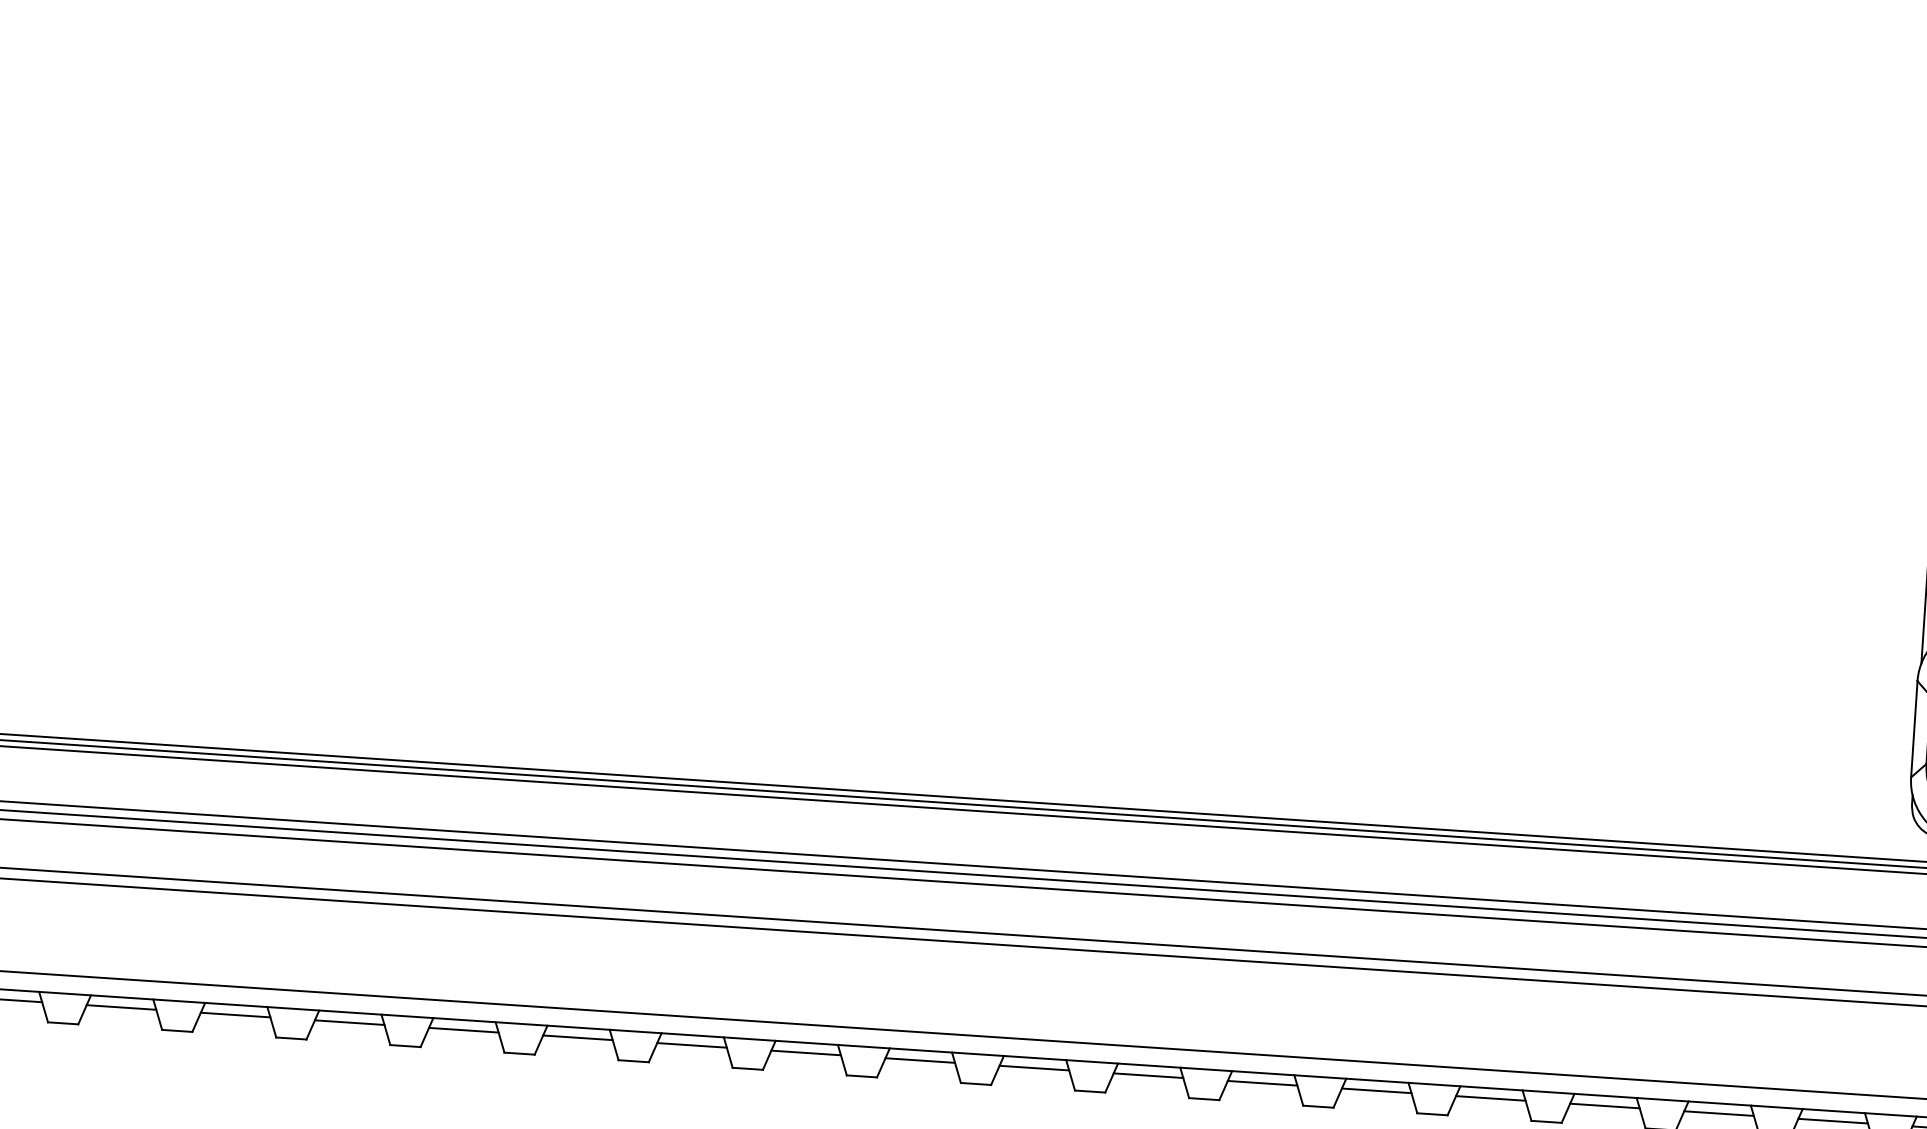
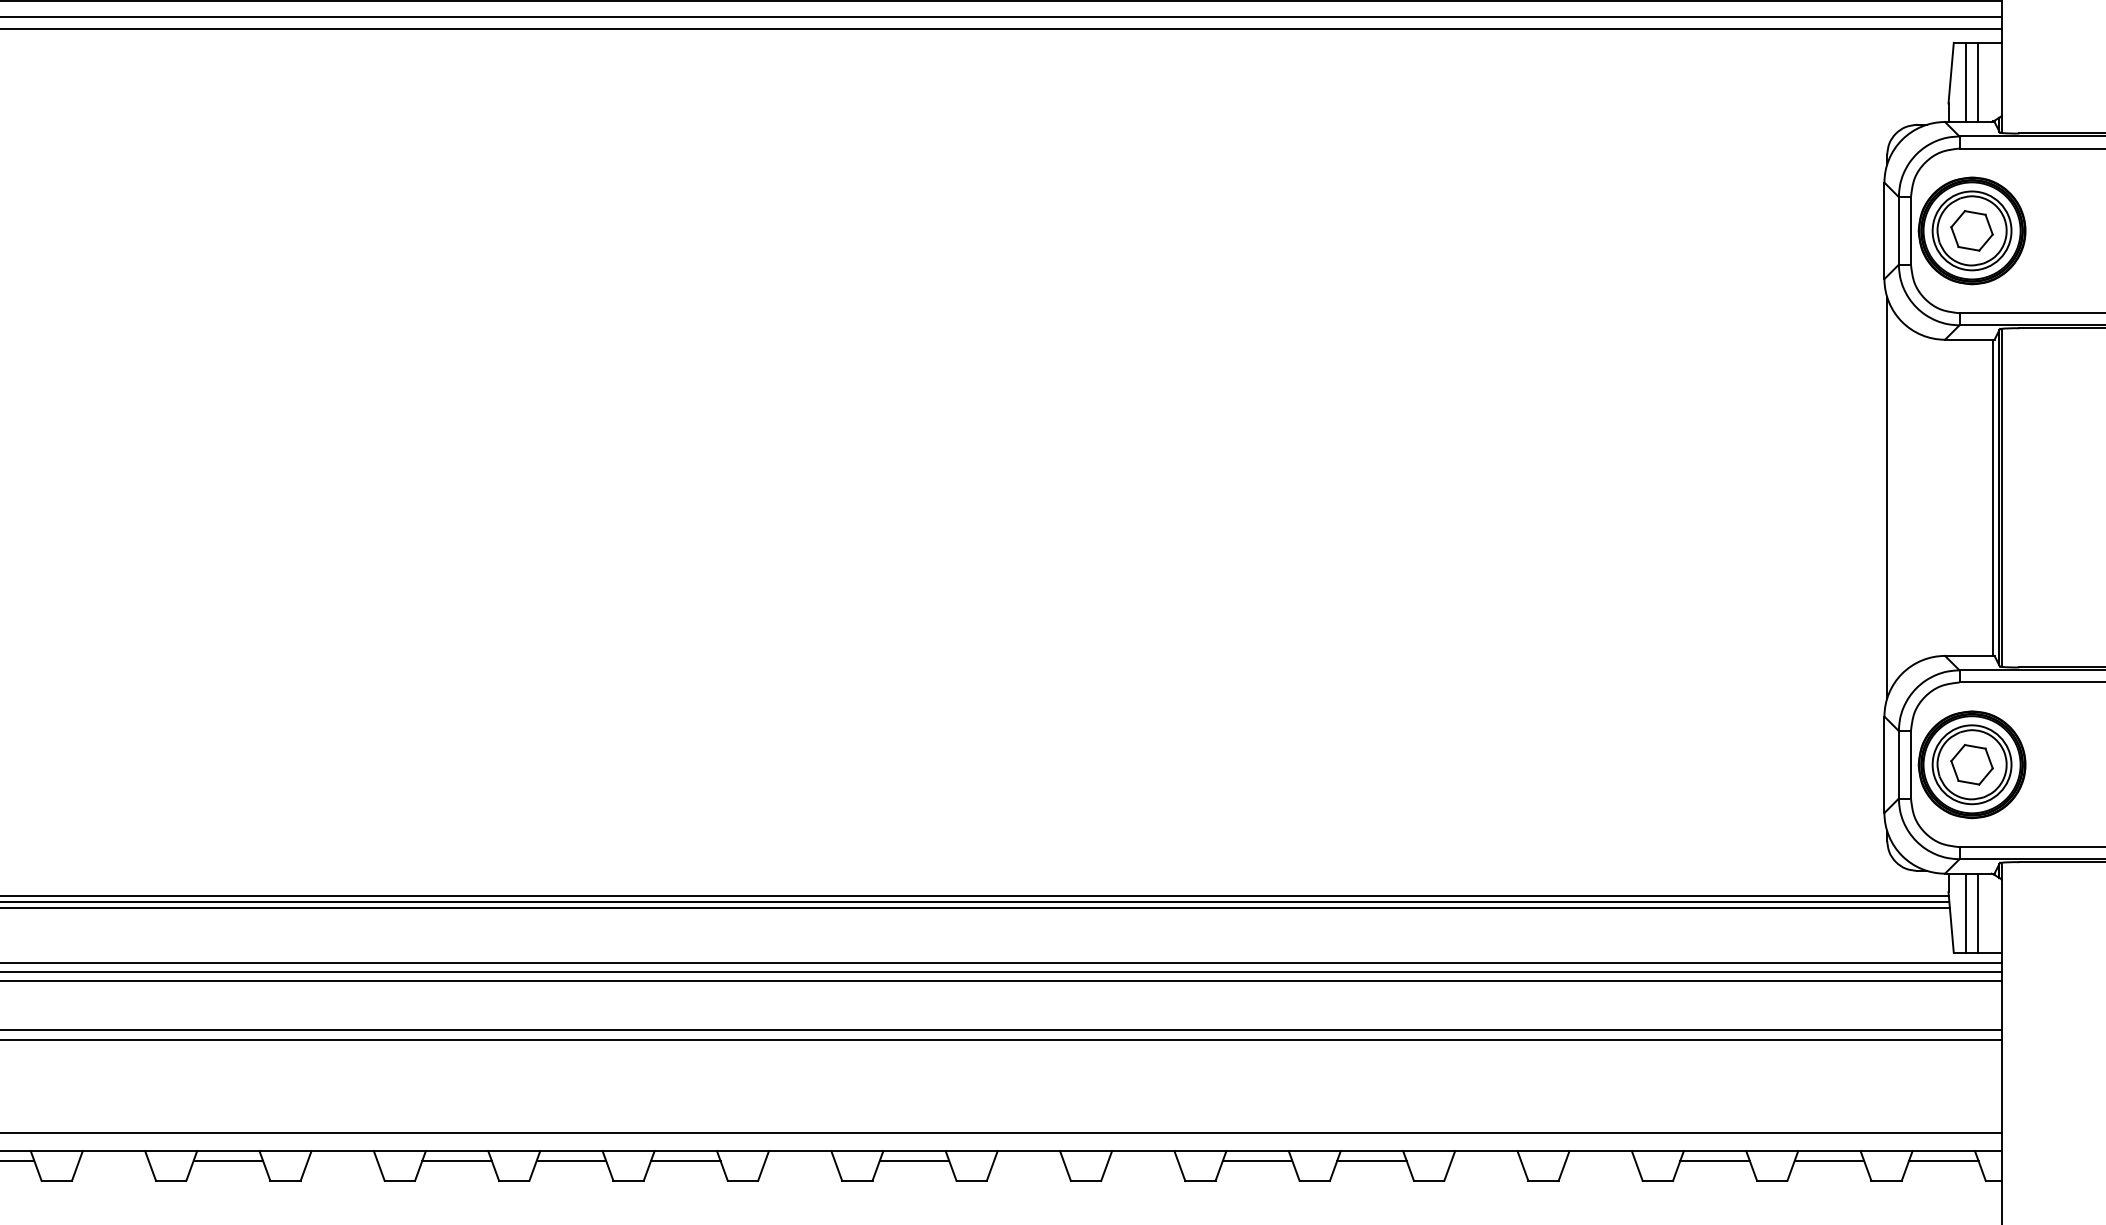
line: (120, 1007) -> (113, 1161), removed
line: (349, 1022) -> (342, 1161), removed
line: (806, 1053) -> (800, 1161), removed
line: (1033, 1068) -> (1028, 1161), removed
line: (1148, 1076) -> (1143, 1161), removed
line: (1490, 1098) -> (1486, 1161), removed
line: (1604, 1106) -> (1600, 1161), removed

